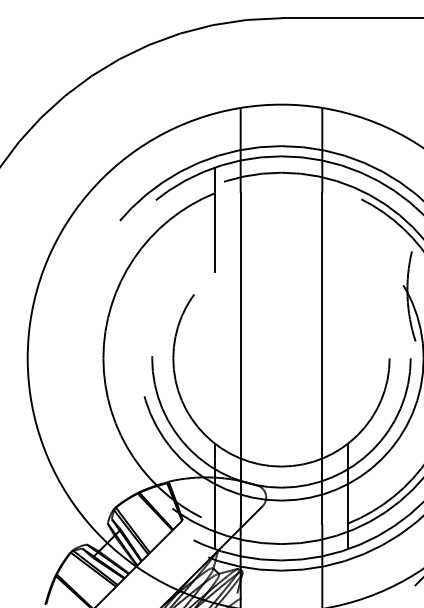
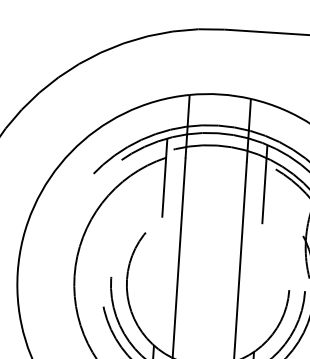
line: (348, 220) -> (265, 184), added

